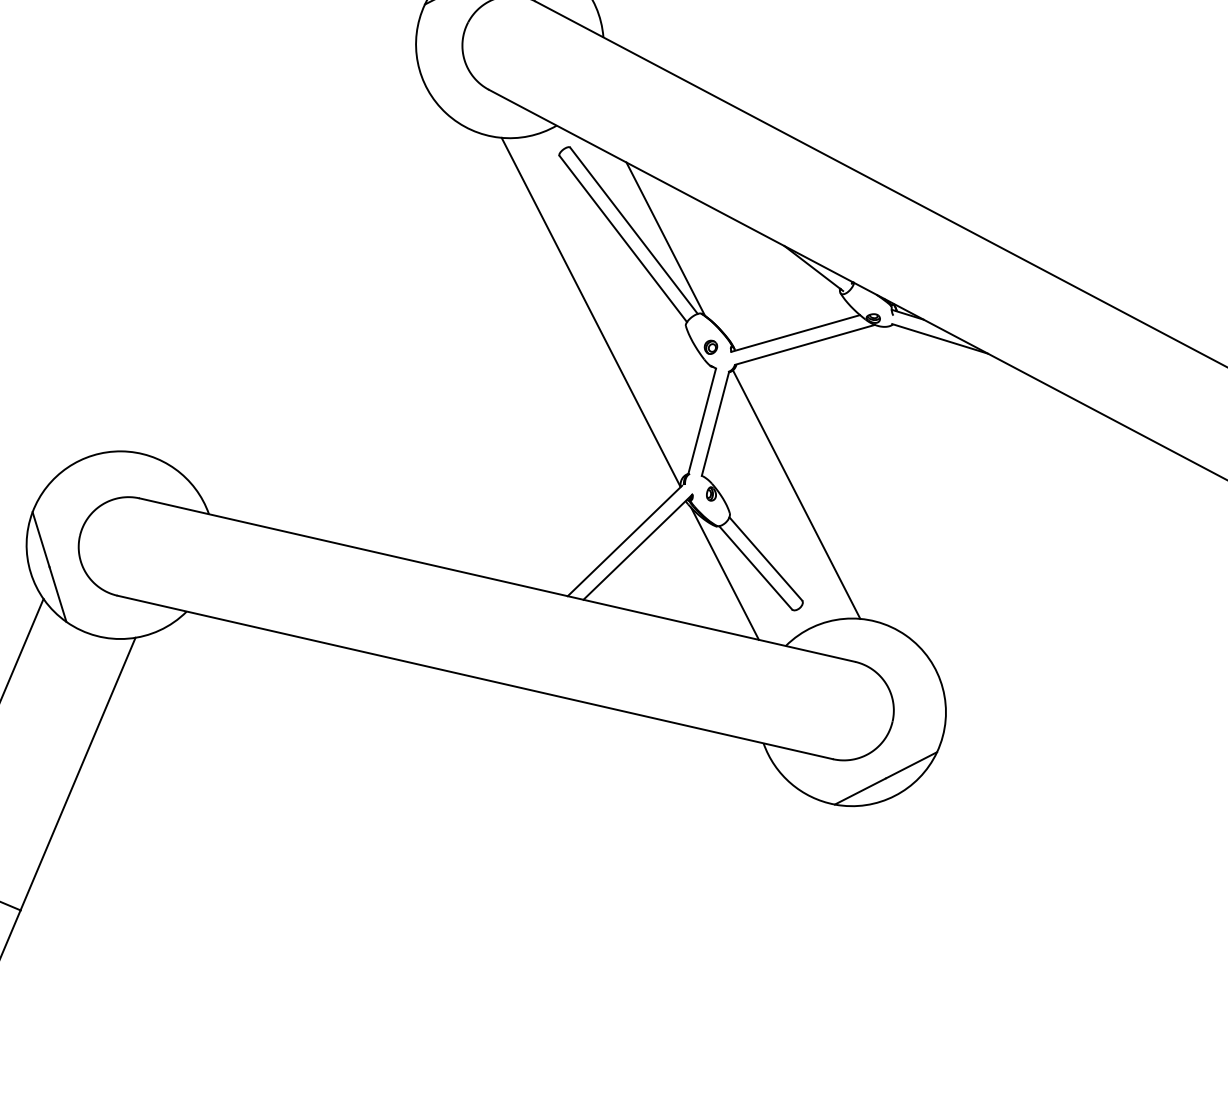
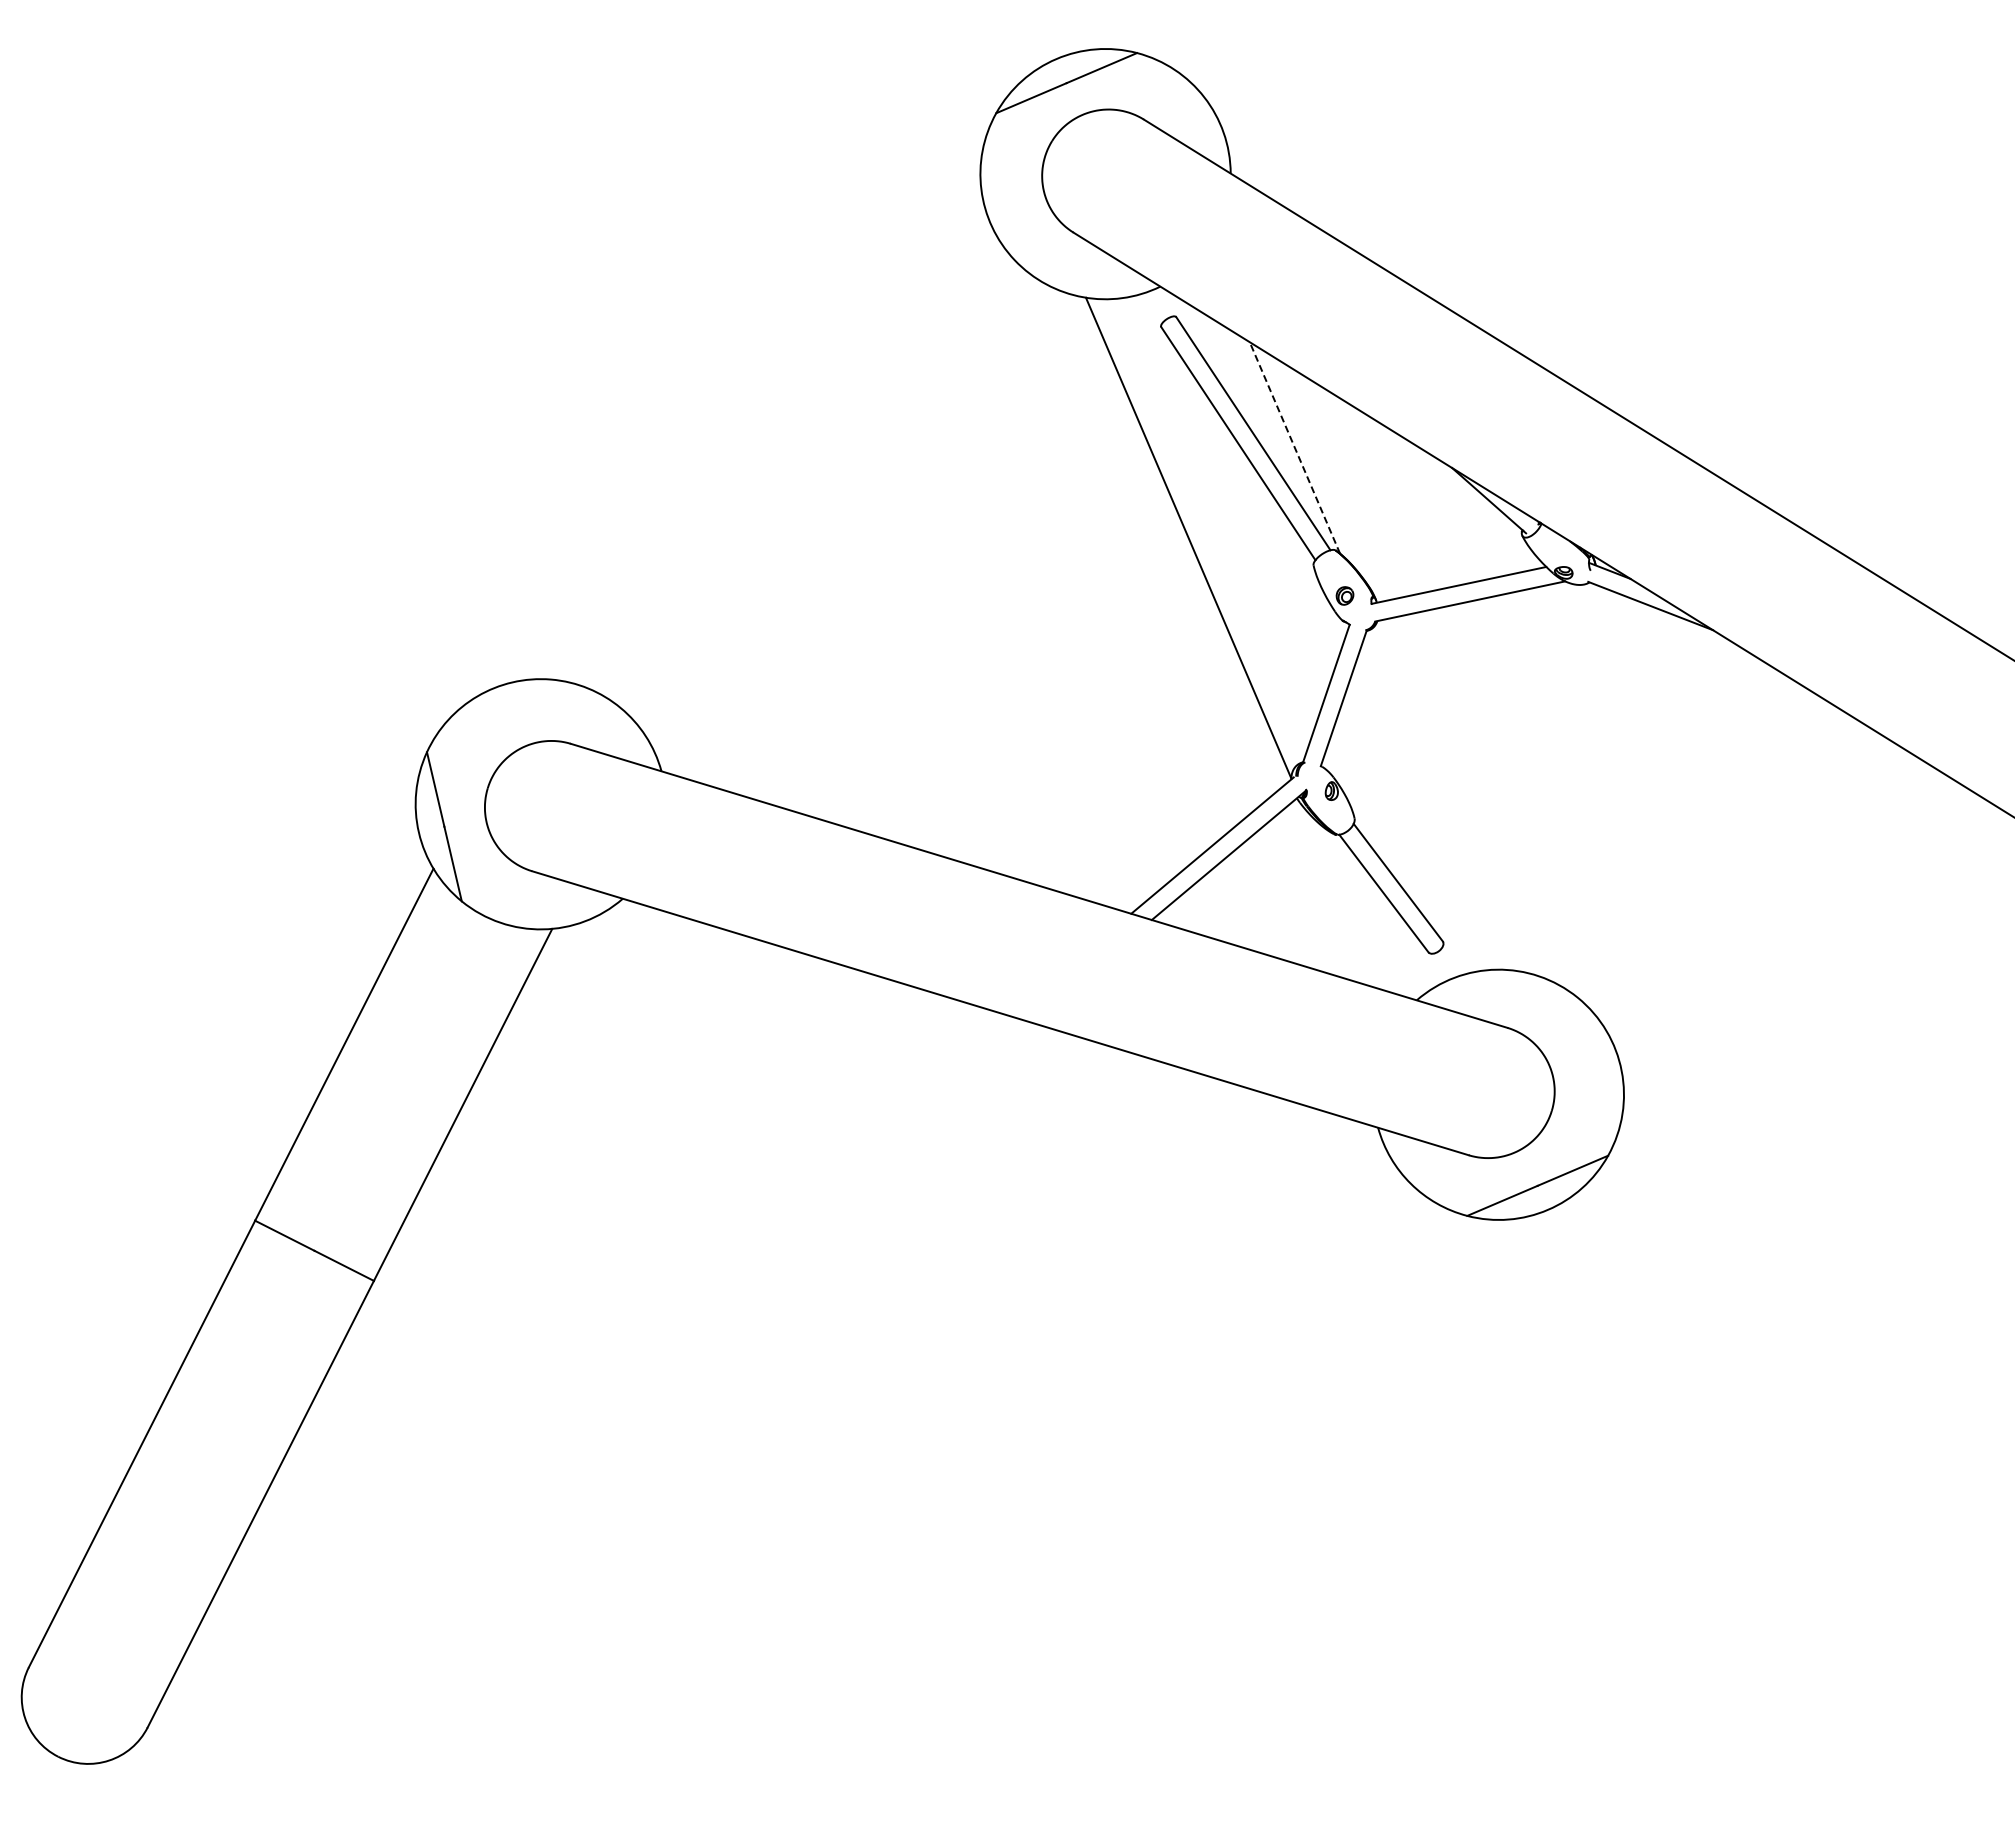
line: (665, 238) -> (1294, 447), solid -> dashed
line: (796, 494) -> (1445, 799), removed
line: (724, 573) -> (1342, 898), removed

